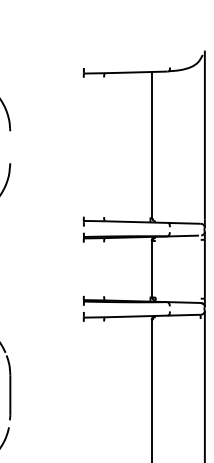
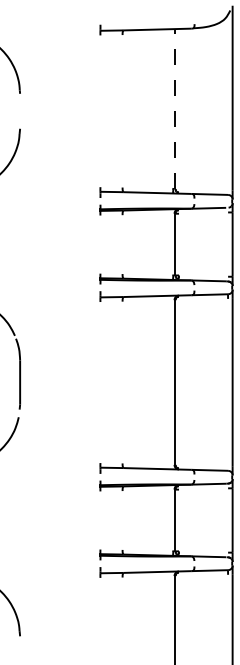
line: (151, 145) -> (174, 109), solid -> dashed

